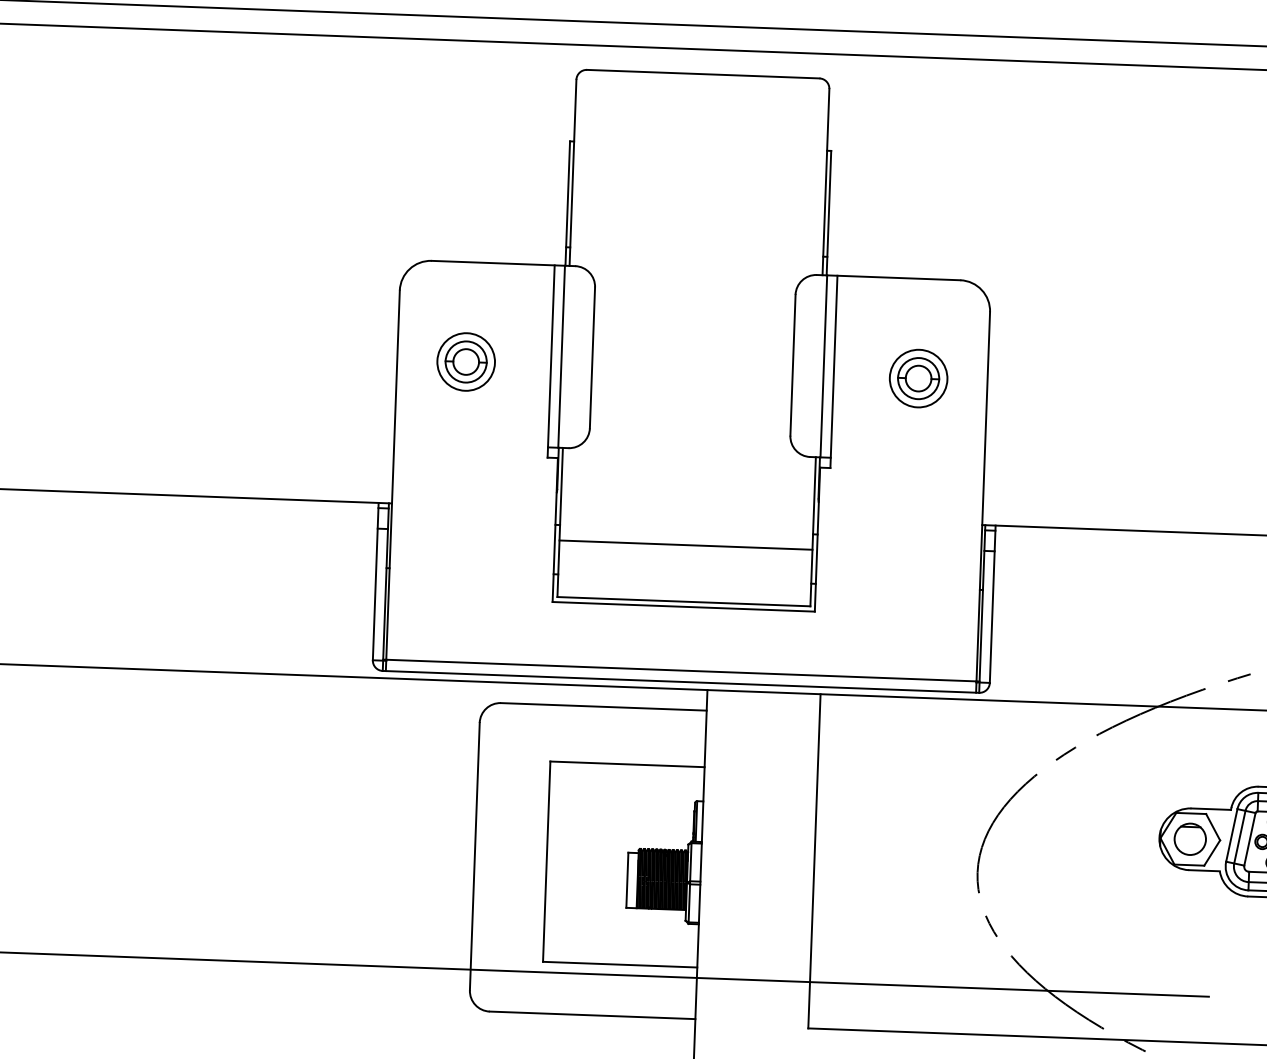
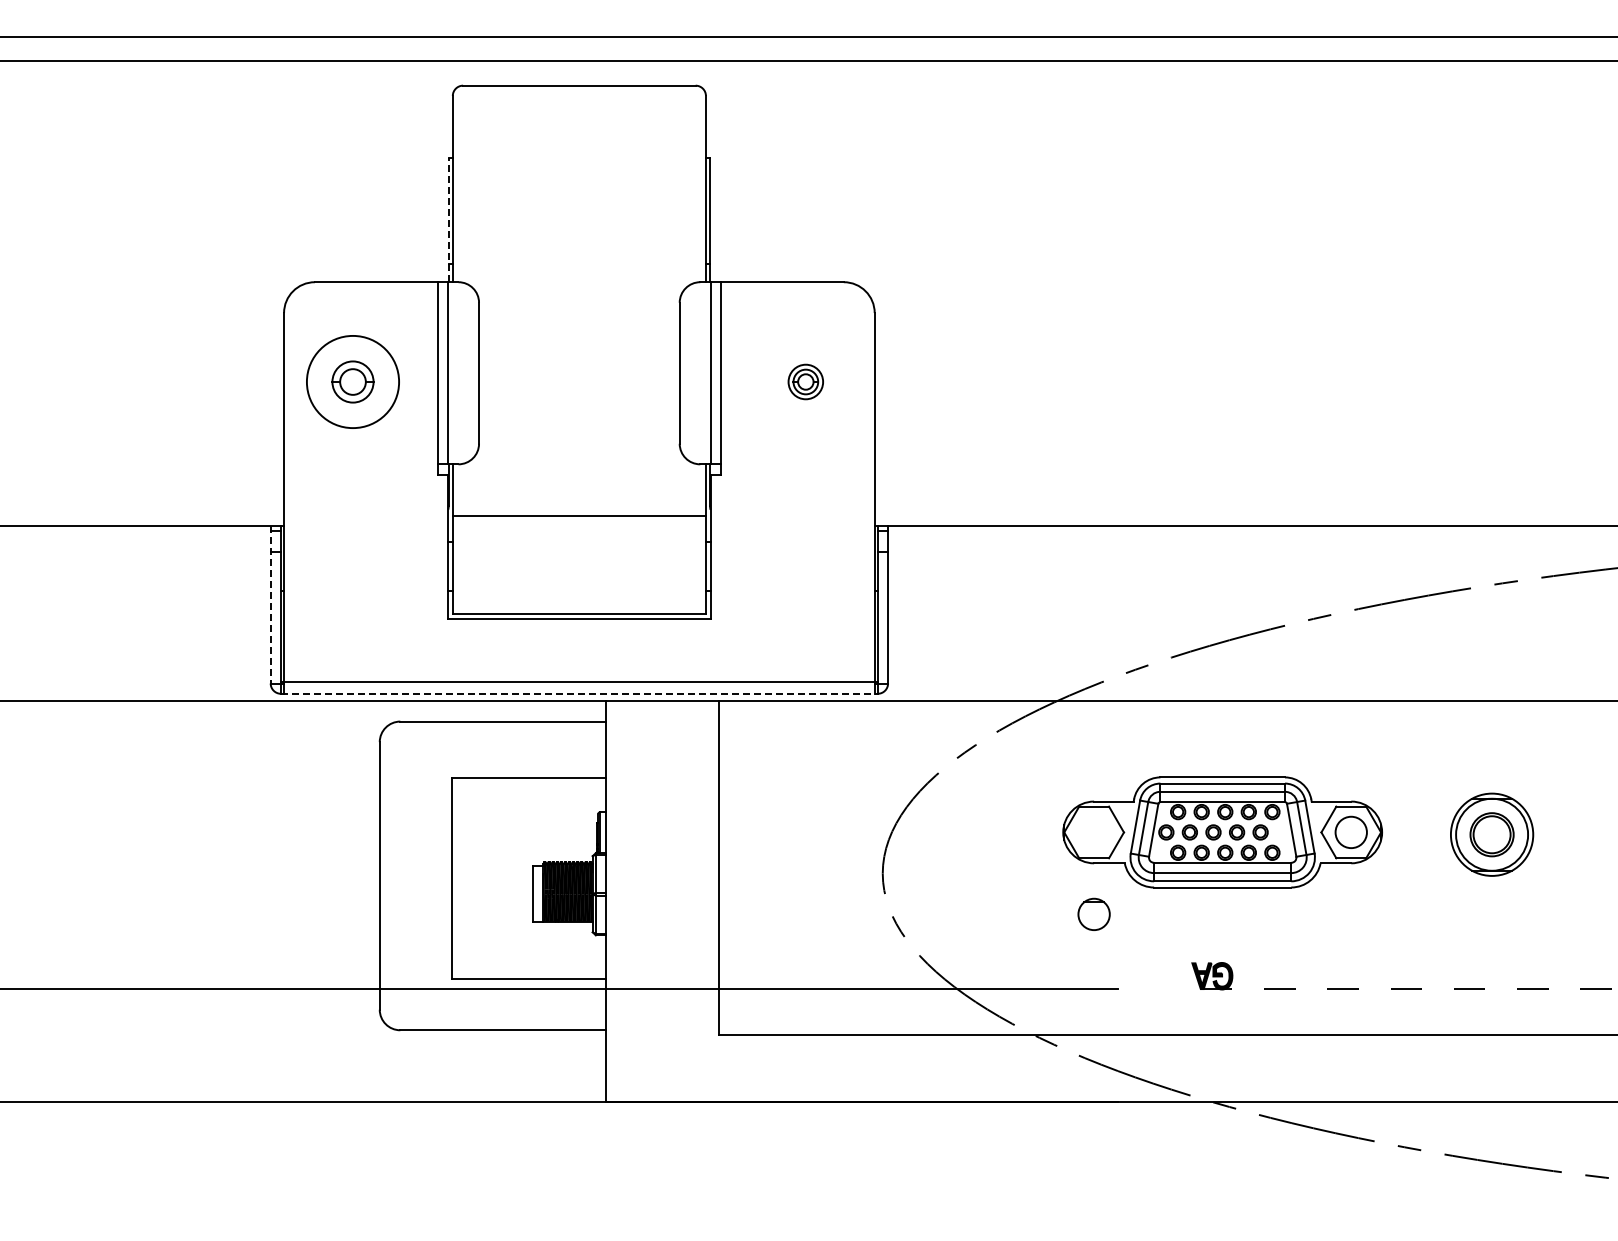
line: (567, 203) -> (448, 219), solid -> dashed
circle: (465, 361) -> (352, 381), size x1.6
part: (918, 378) -> (805, 381), size x0.6
line: (685, 544) -> (578, 515), moved
line: (375, 581) -> (270, 604), solid -> dashed
line: (681, 681) -> (579, 693), solid -> dashed
part: (1189, 838) -> (1093, 913), moved

